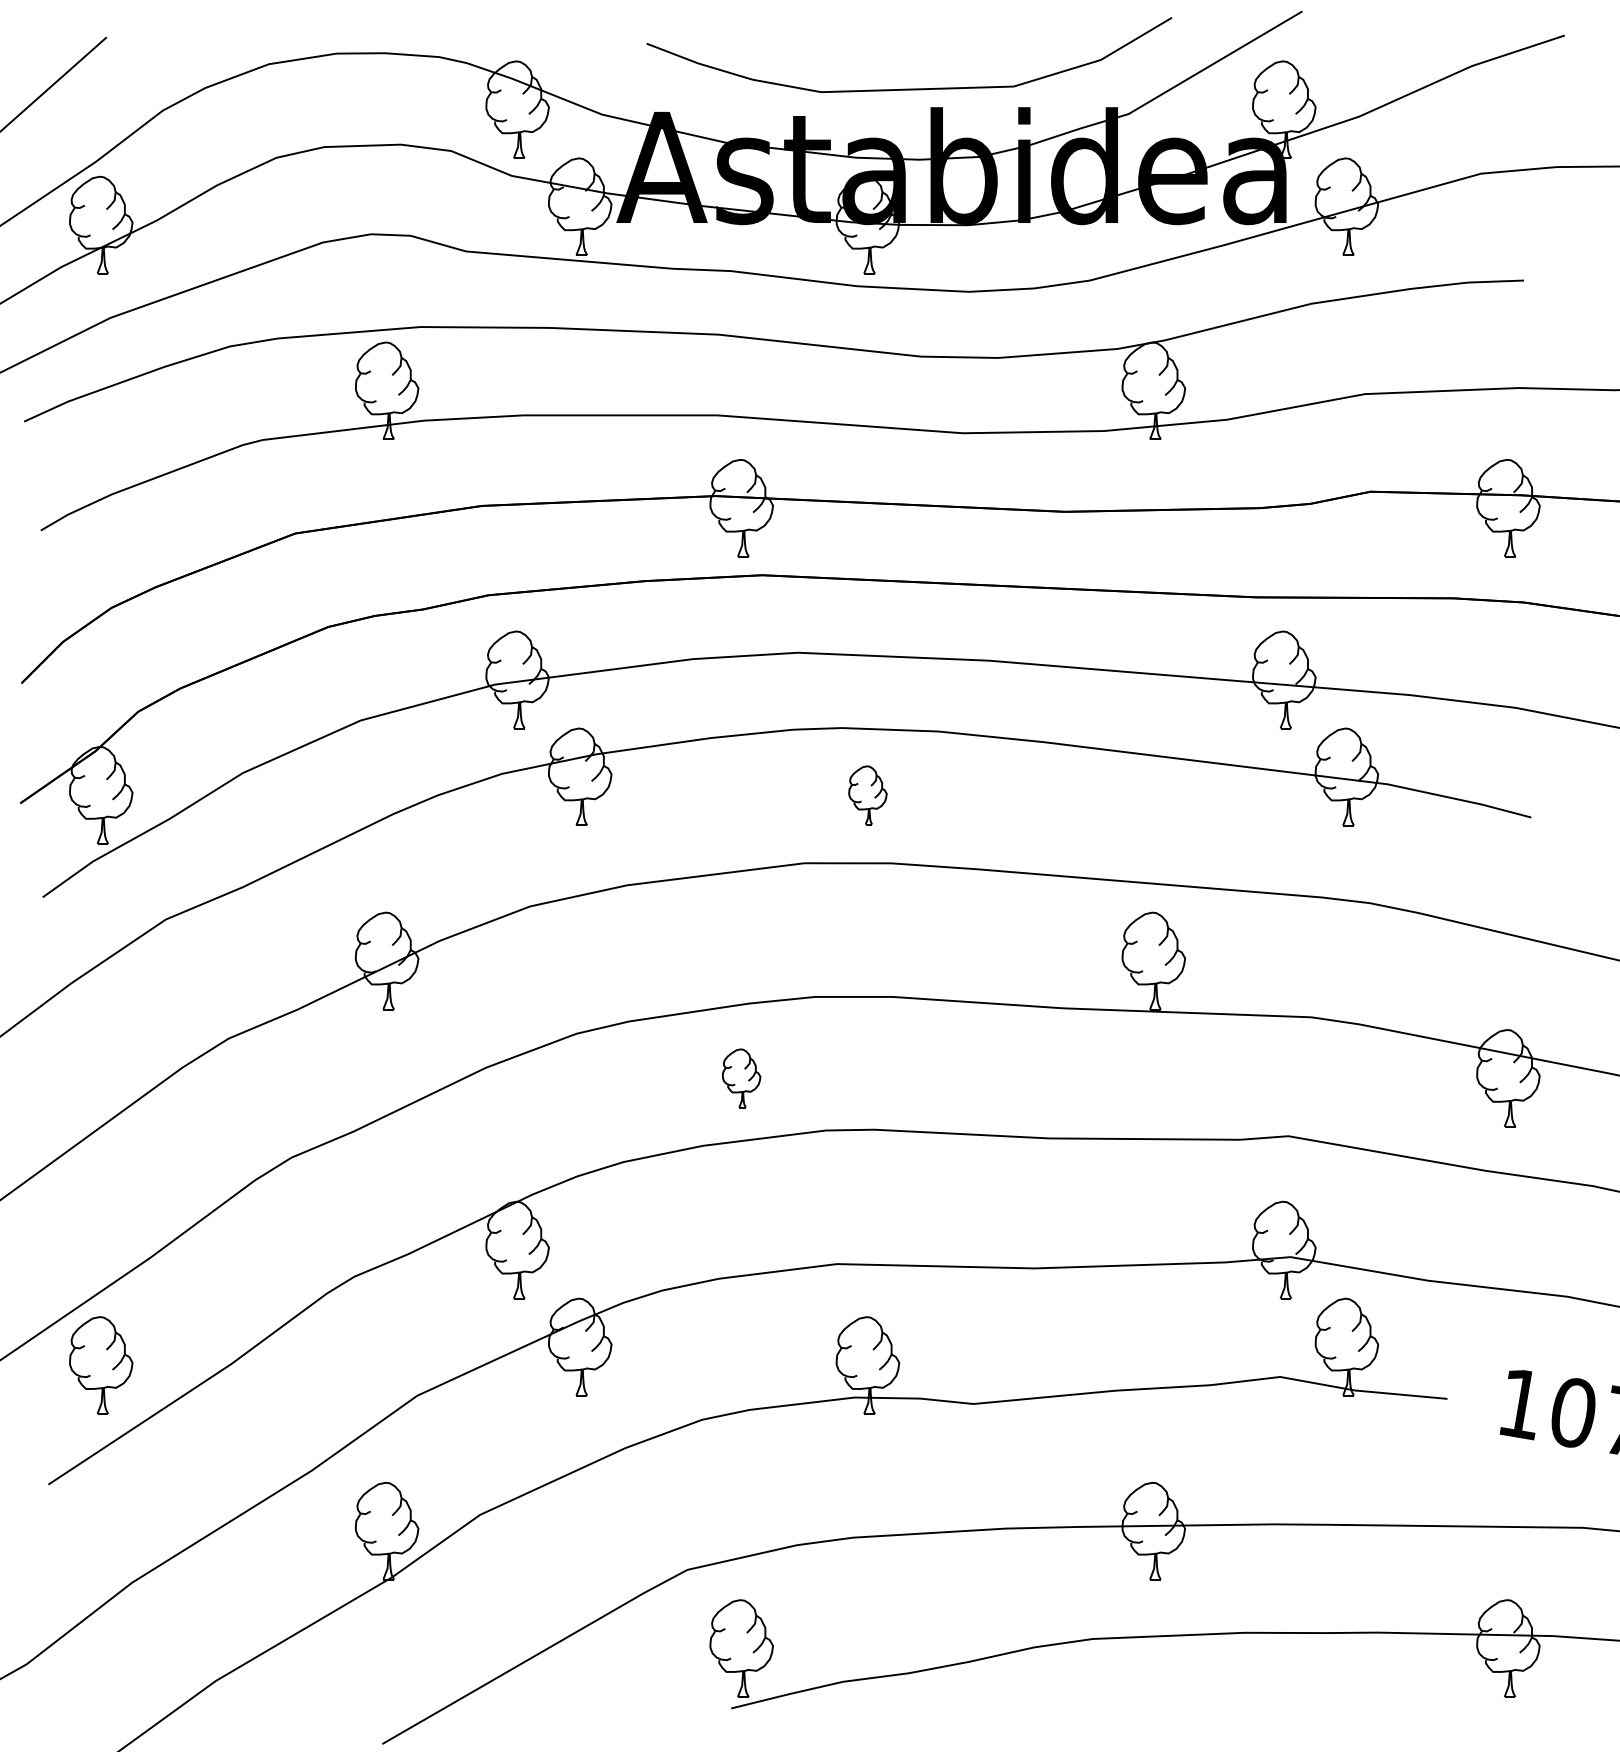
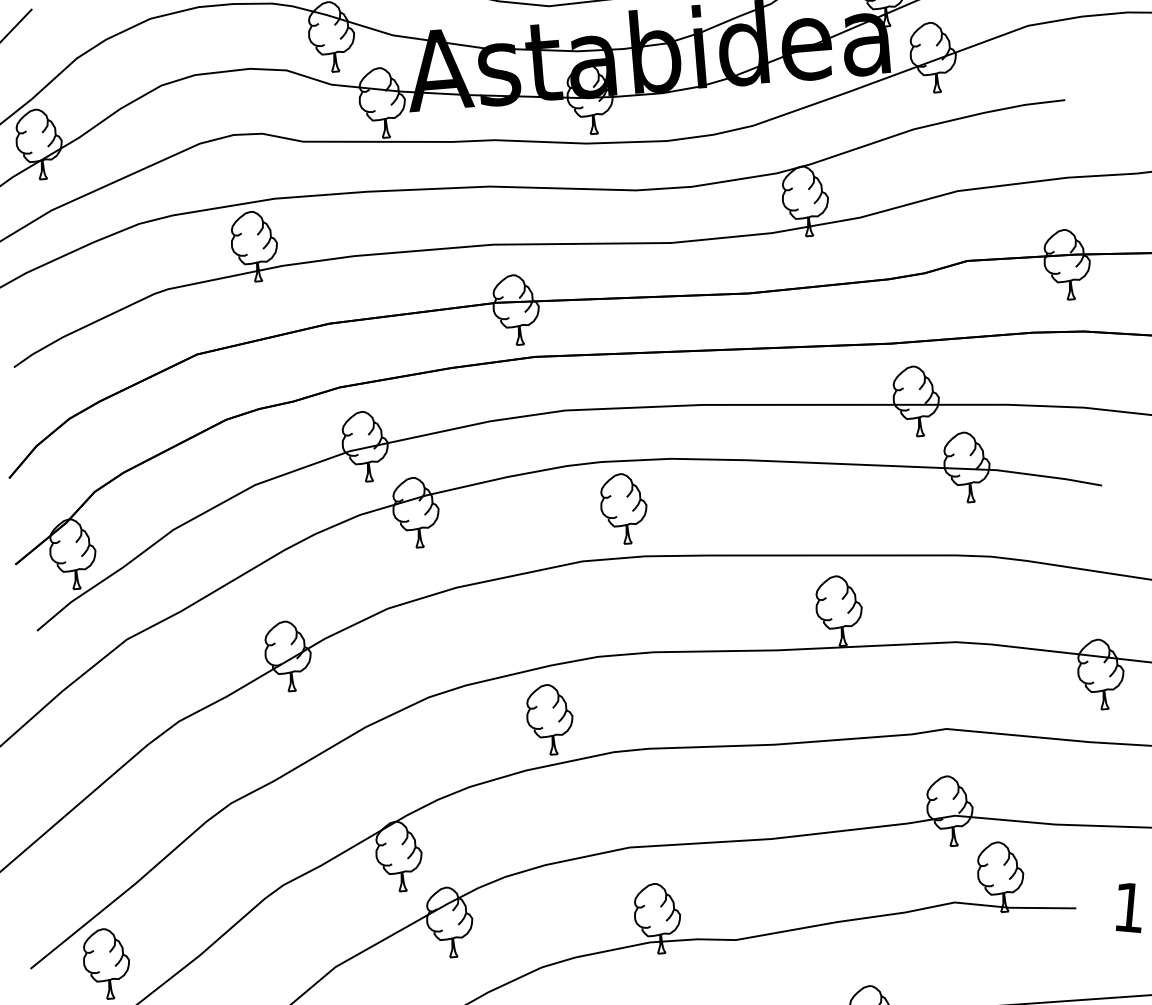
part: (867, 795) -> (623, 508), size x1.67
part: (741, 1078) -> (549, 719), size x1.67

